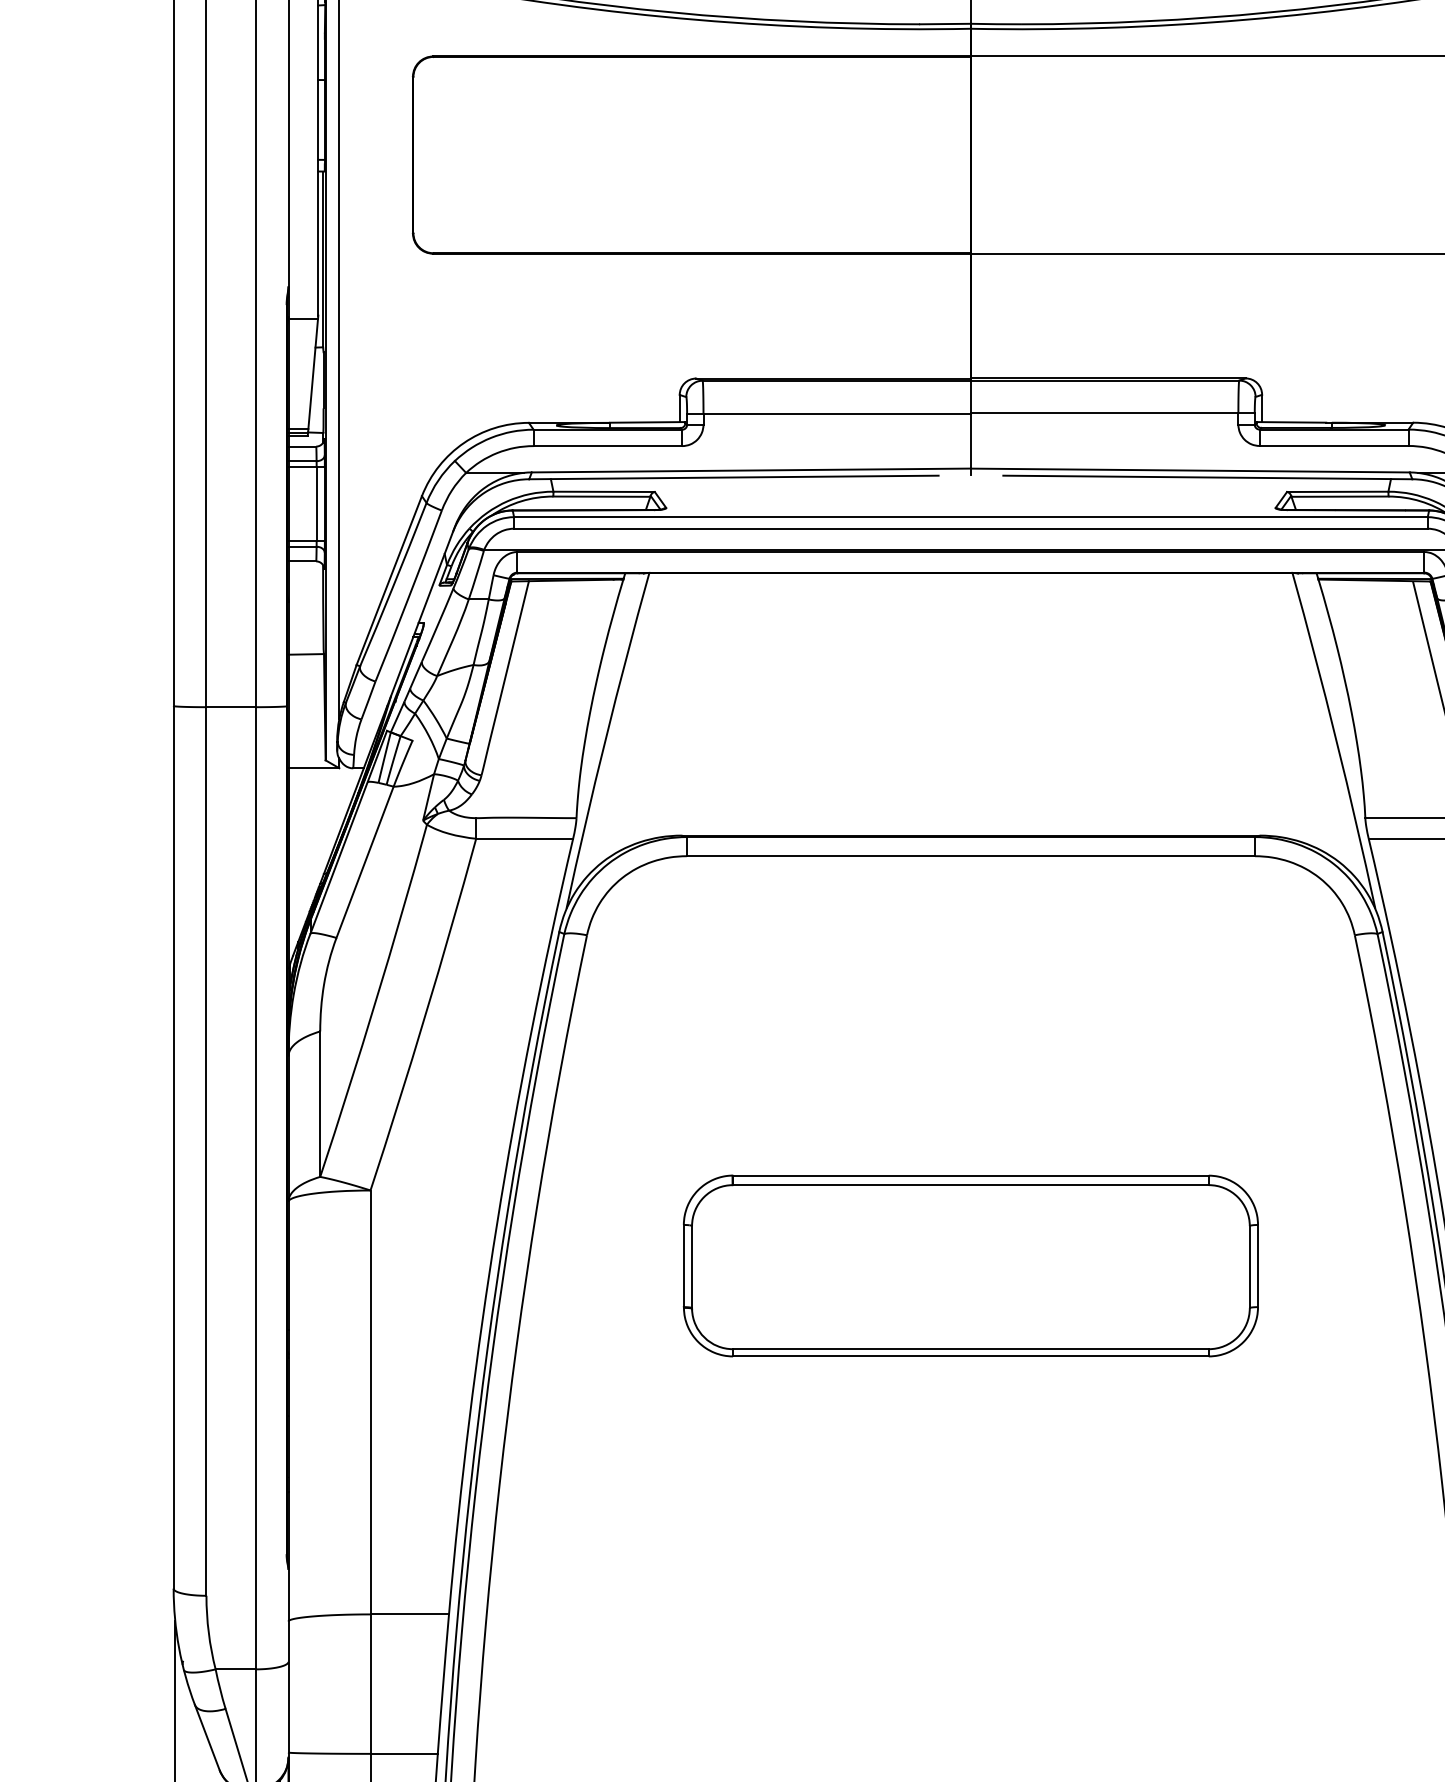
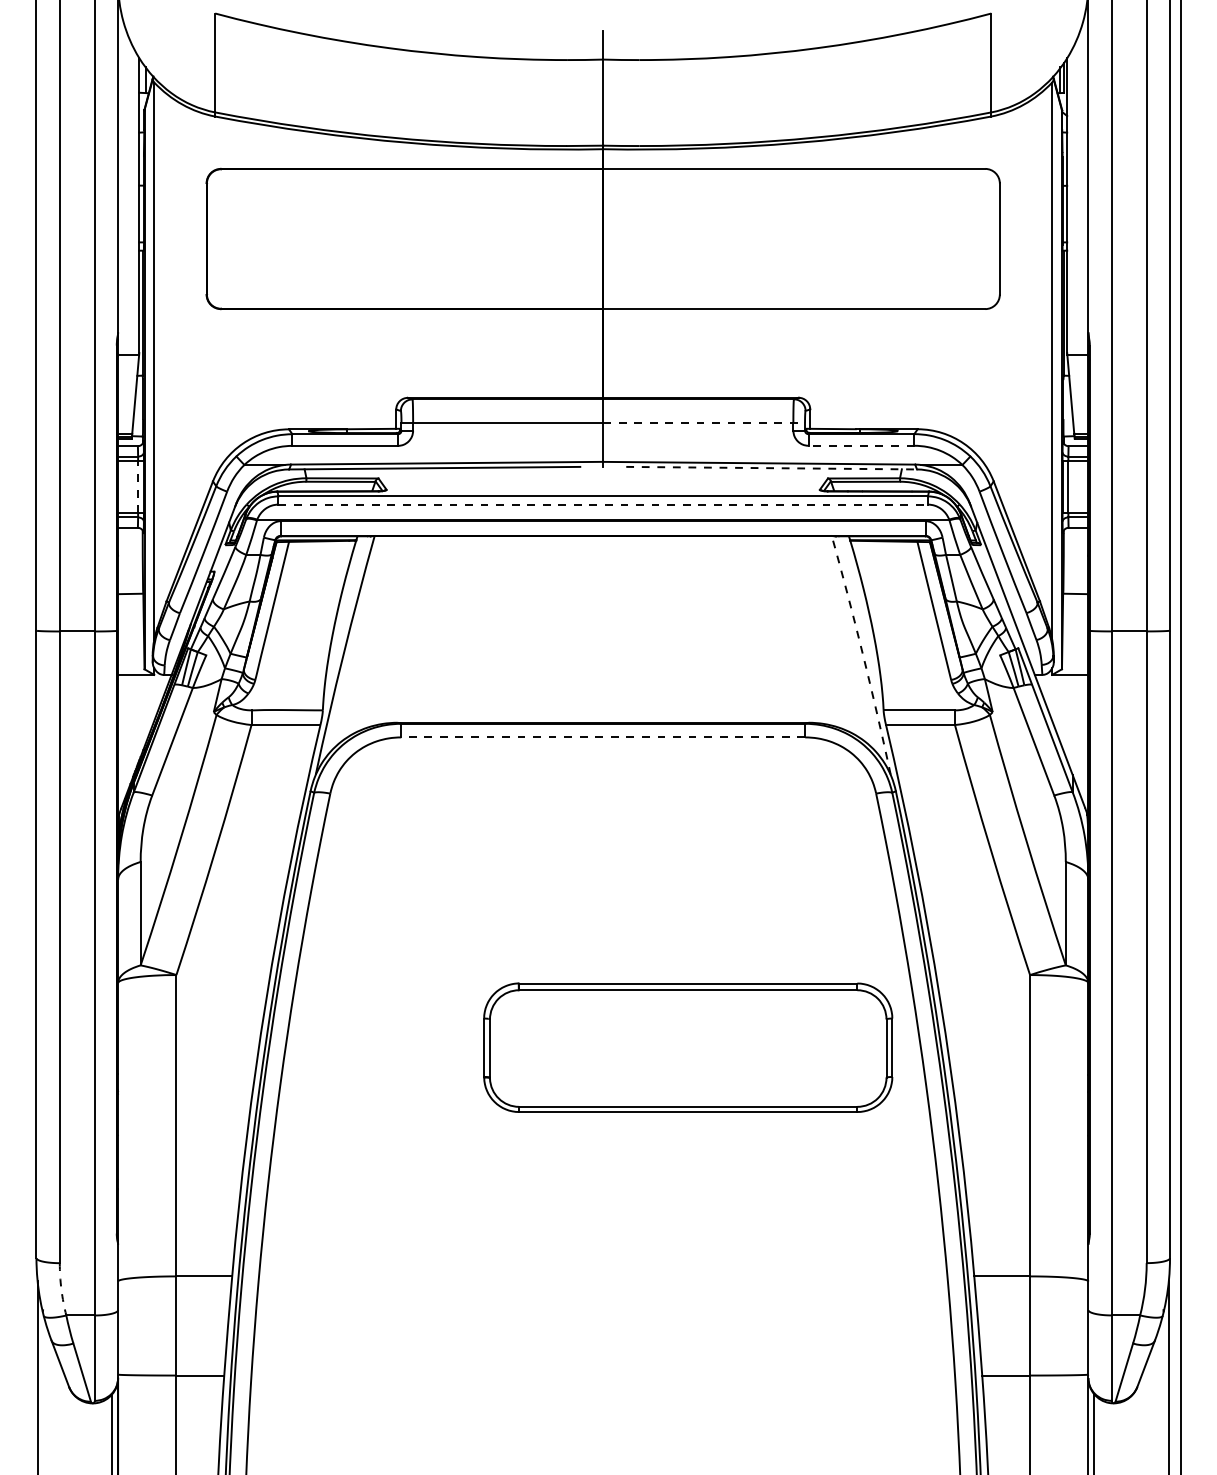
line: (1113, 413) -> (704, 422), solid -> dashed
line: (1334, 445) -> (861, 445), solid -> dashed
line: (1209, 477) -> (772, 468), solid -> dashed
line: (317, 503) -> (138, 486), solid -> dashed
line: (971, 528) -> (603, 504), solid -> dashed
arc: (1337, 739) -> (863, 654), solid -> dashed
line: (969, 856) -> (602, 737), solid -> dashed
part: (971, 1265) -> (688, 1047), moved
arc: (208, 1632) -> (61, 1289), solid -> dashed

